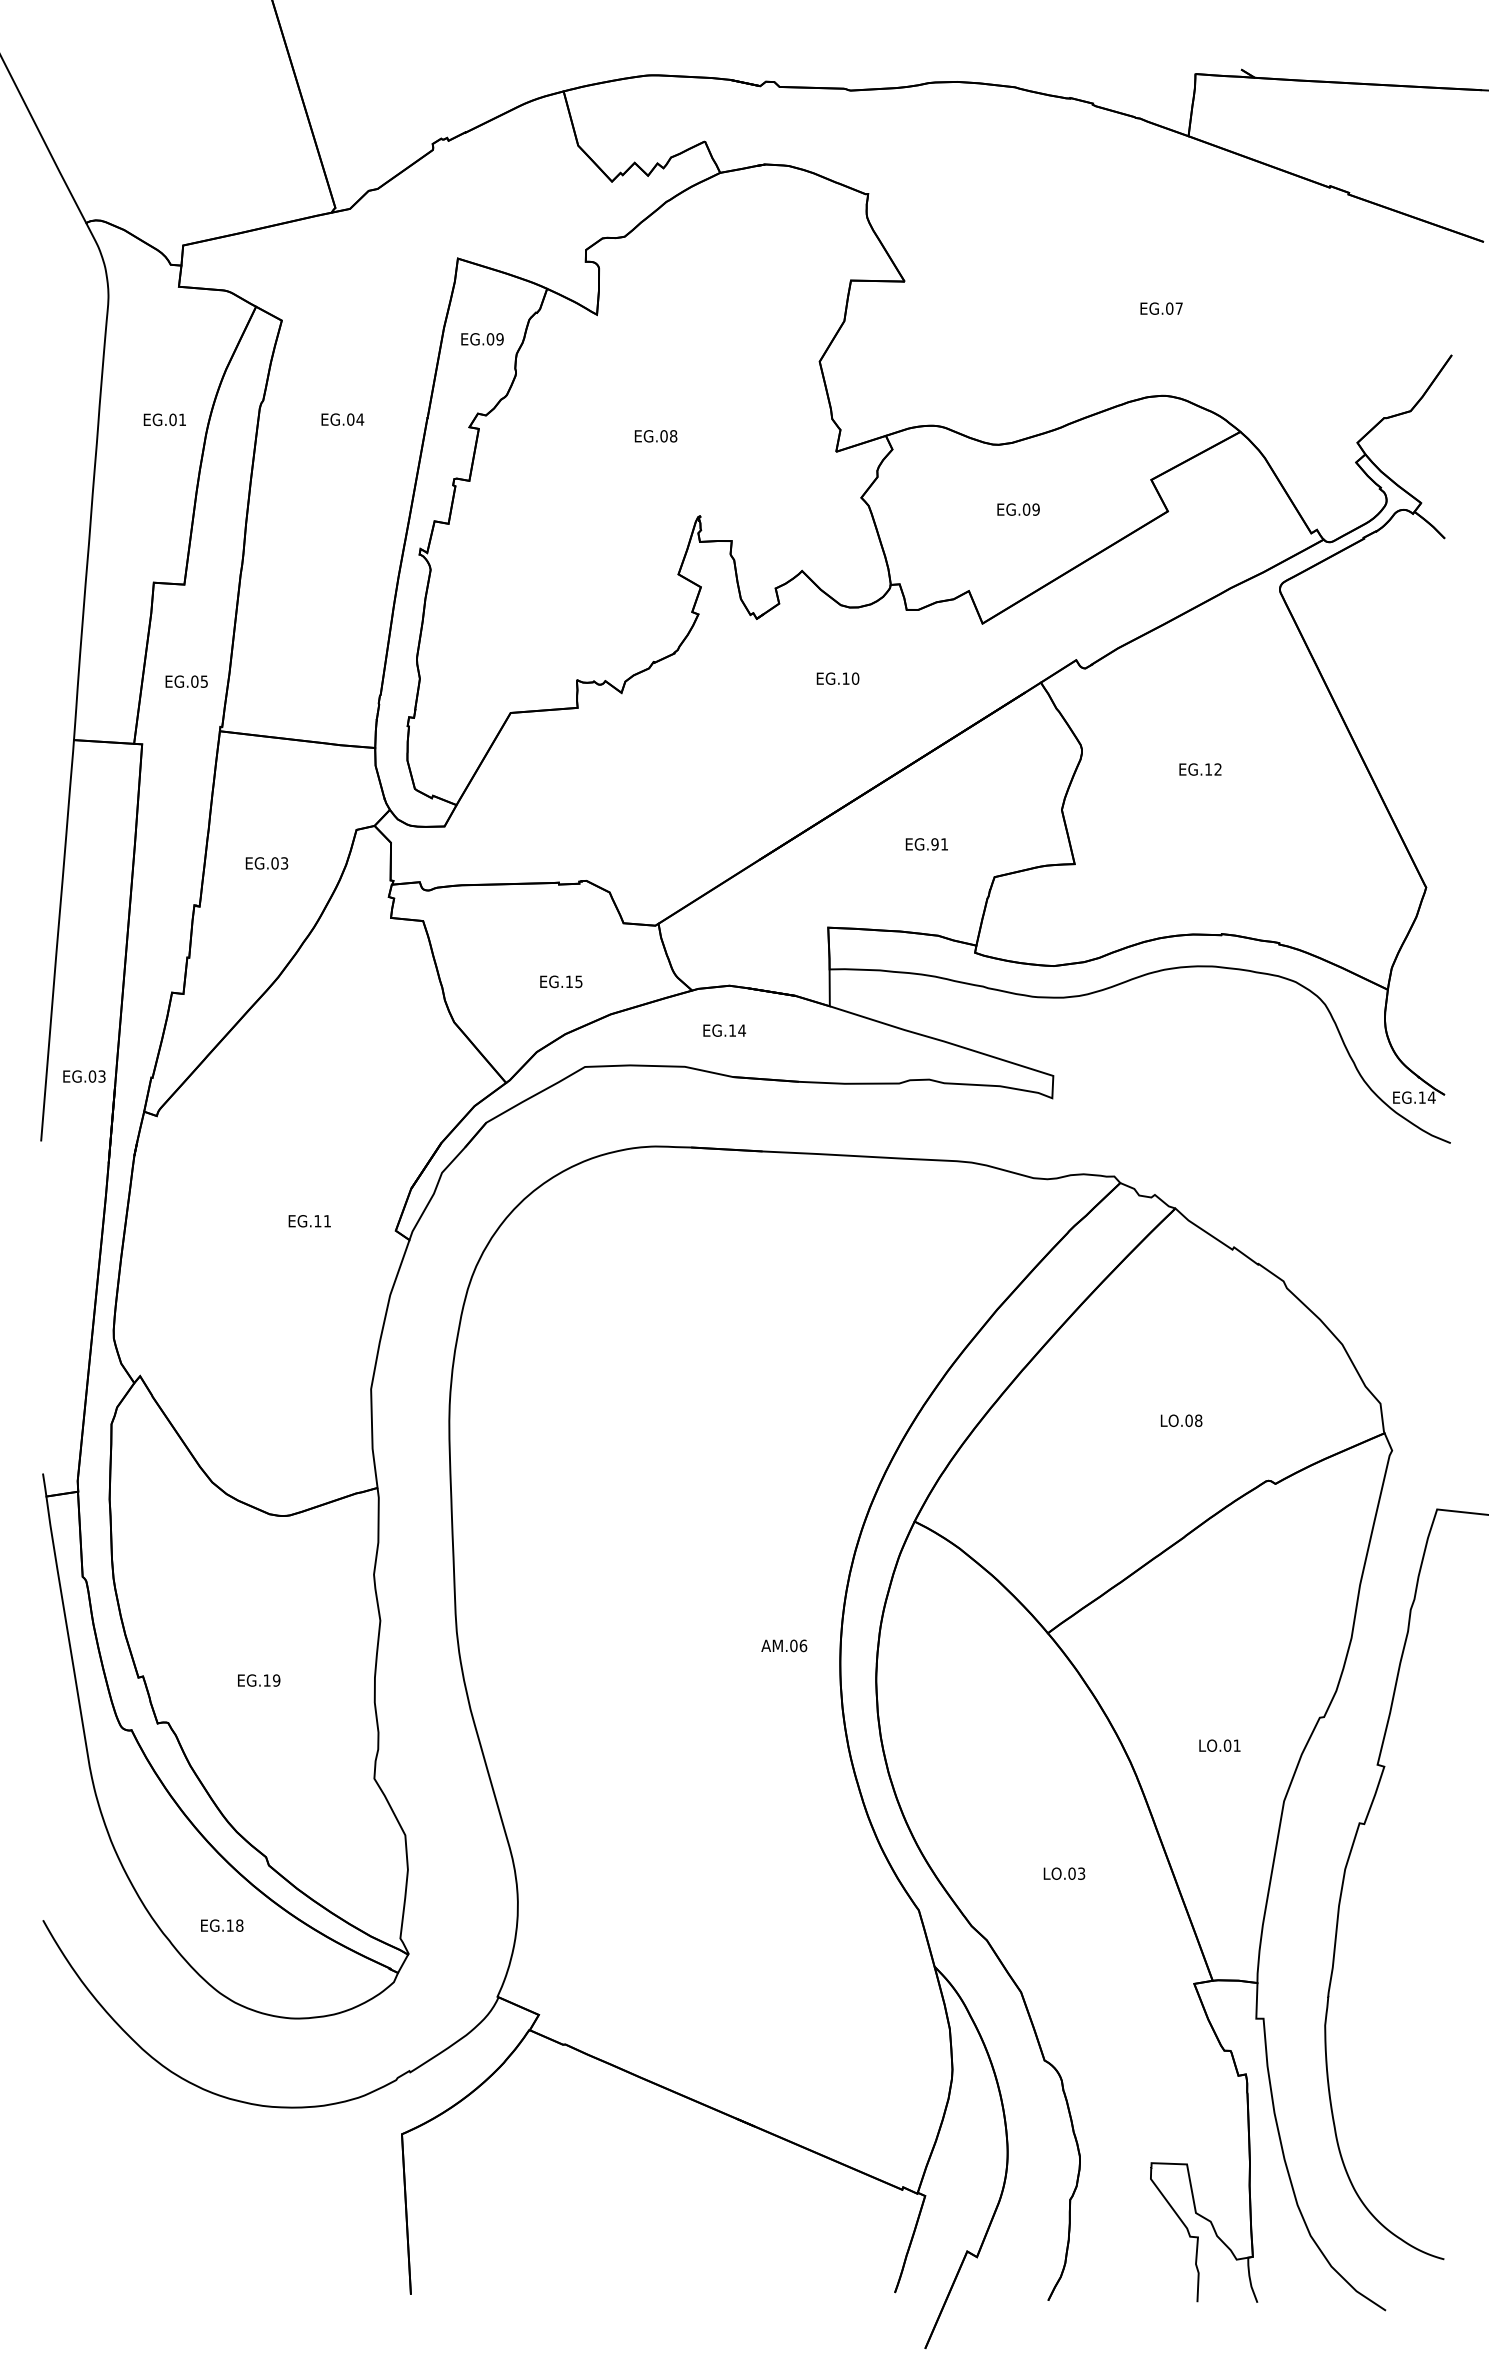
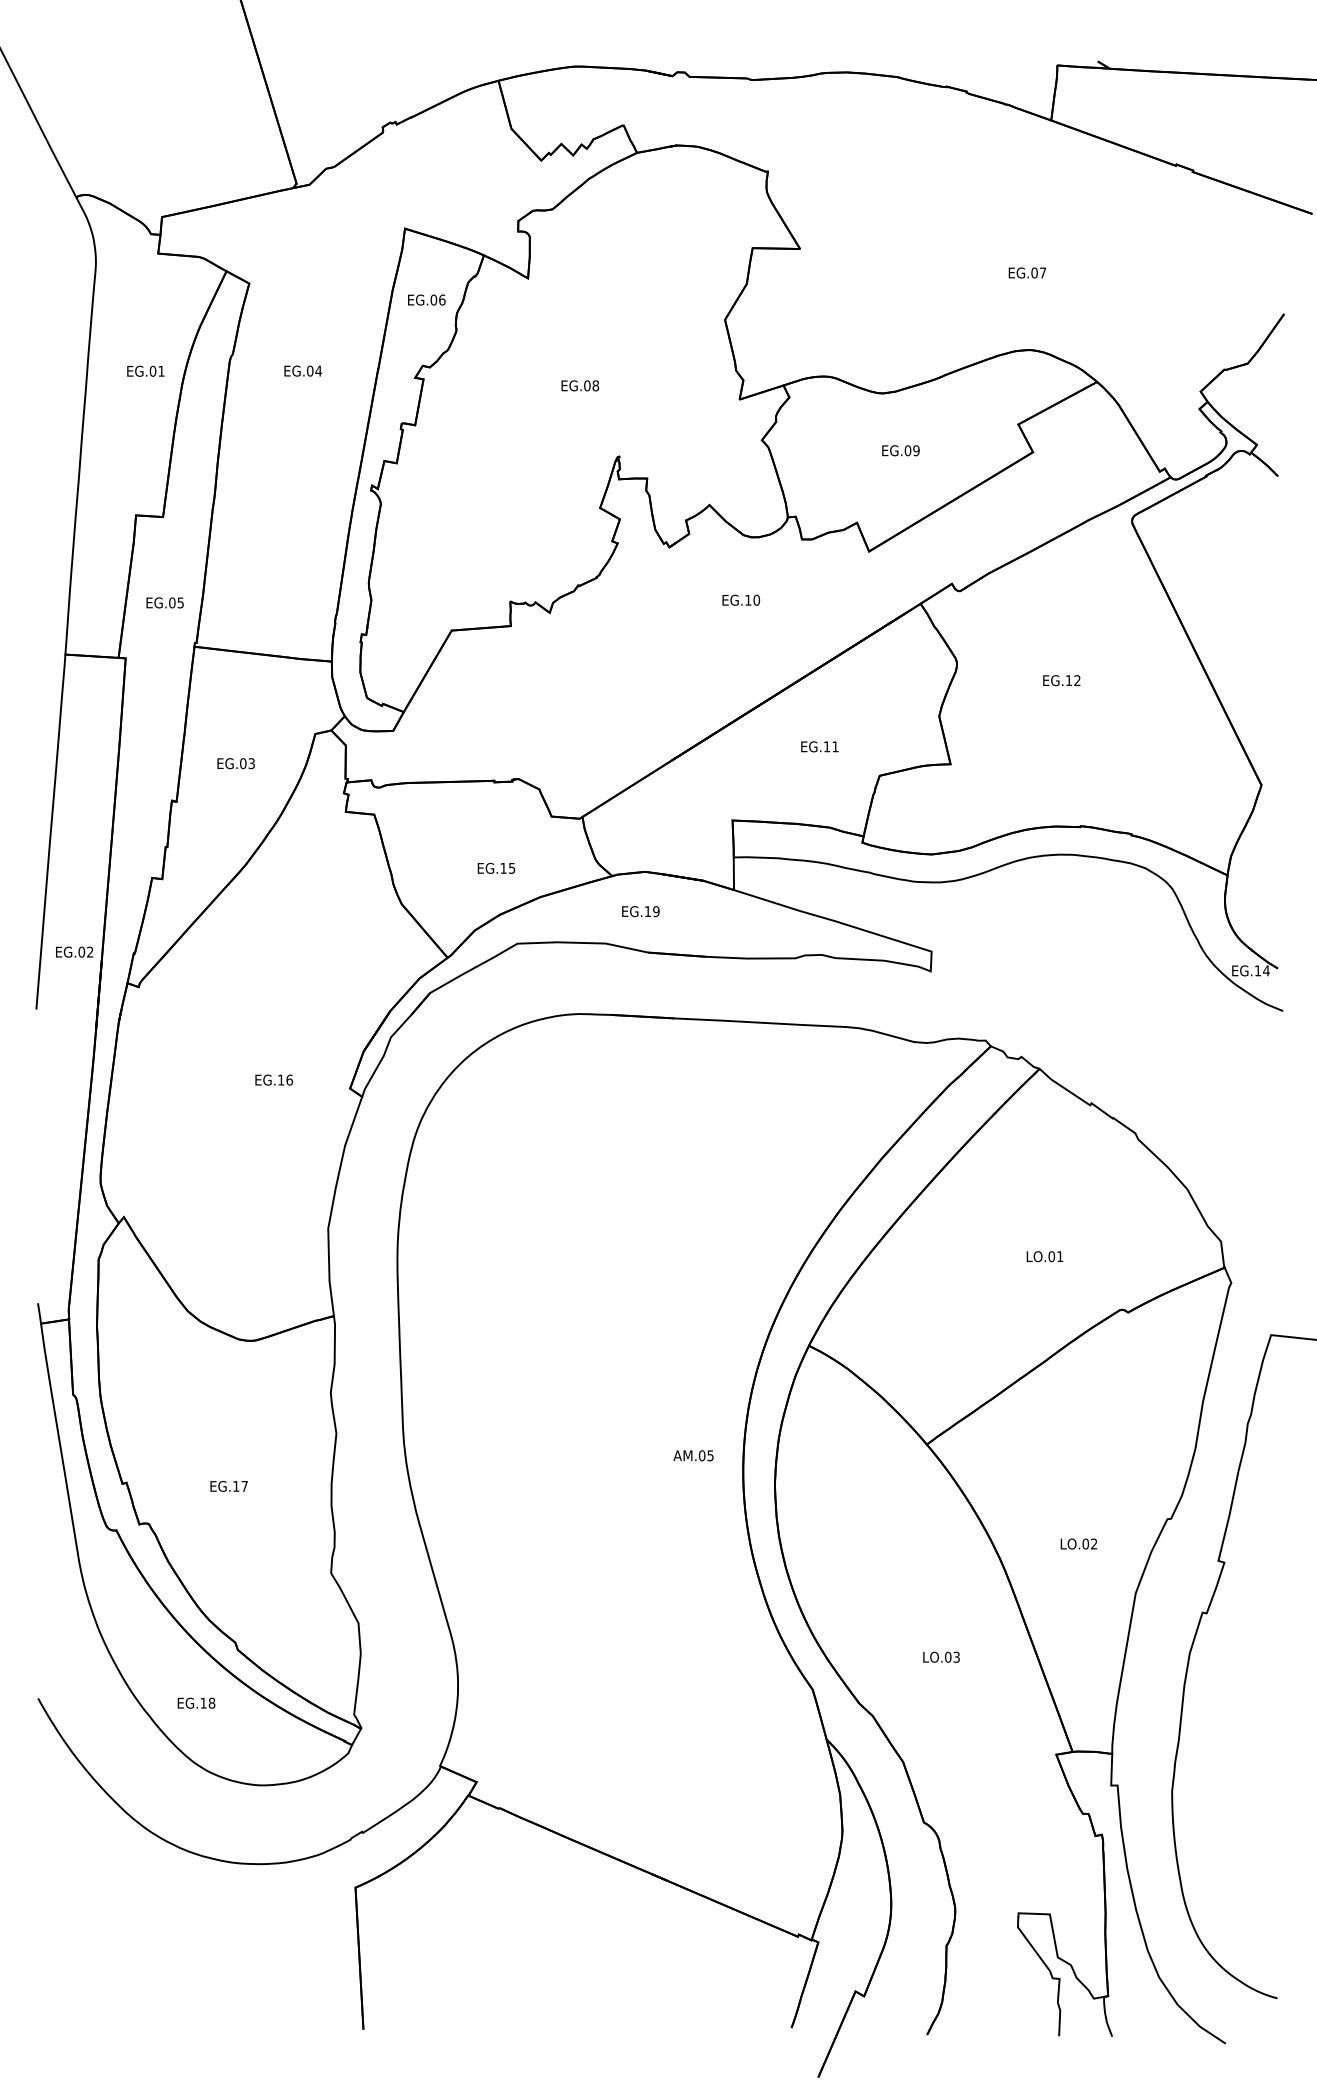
text: (499, 339) -> (441, 300), EG.09 -> EG.06
text: (934, 844) -> (826, 746), EG.91 -> EG.11
text: (742, 1030) -> (656, 911), EG.14 -> EG.19
text: (101, 1076) -> (89, 952), EG.03 -> EG.02
text: (327, 1221) -> (289, 1080), EG.11 -> EG.16
text: (1198, 1420) -> (1060, 1256), LO.08 -> LO.01
text: (803, 1645) -> (710, 1455), AM.06 -> AM.05
text: (276, 1680) -> (244, 1486), EG.19 -> EG.17
text: (1236, 1745) -> (1093, 1543), LO.01 -> LO.02

